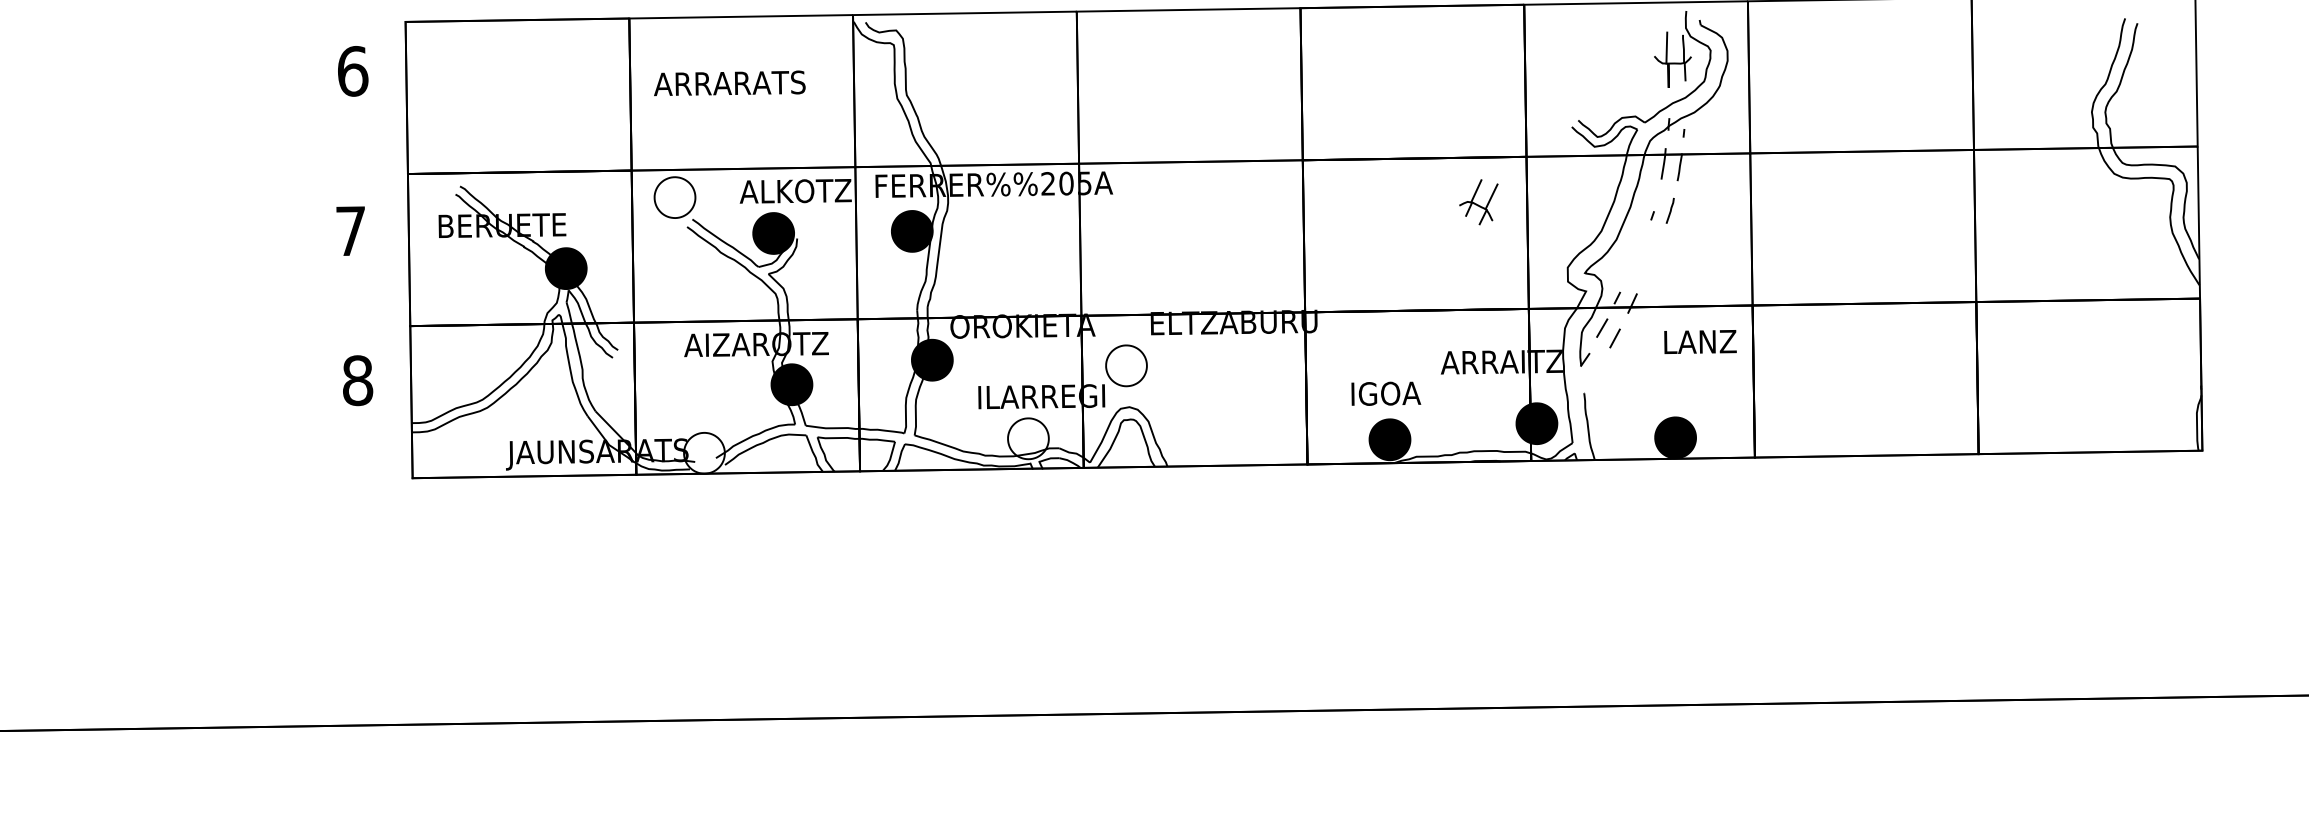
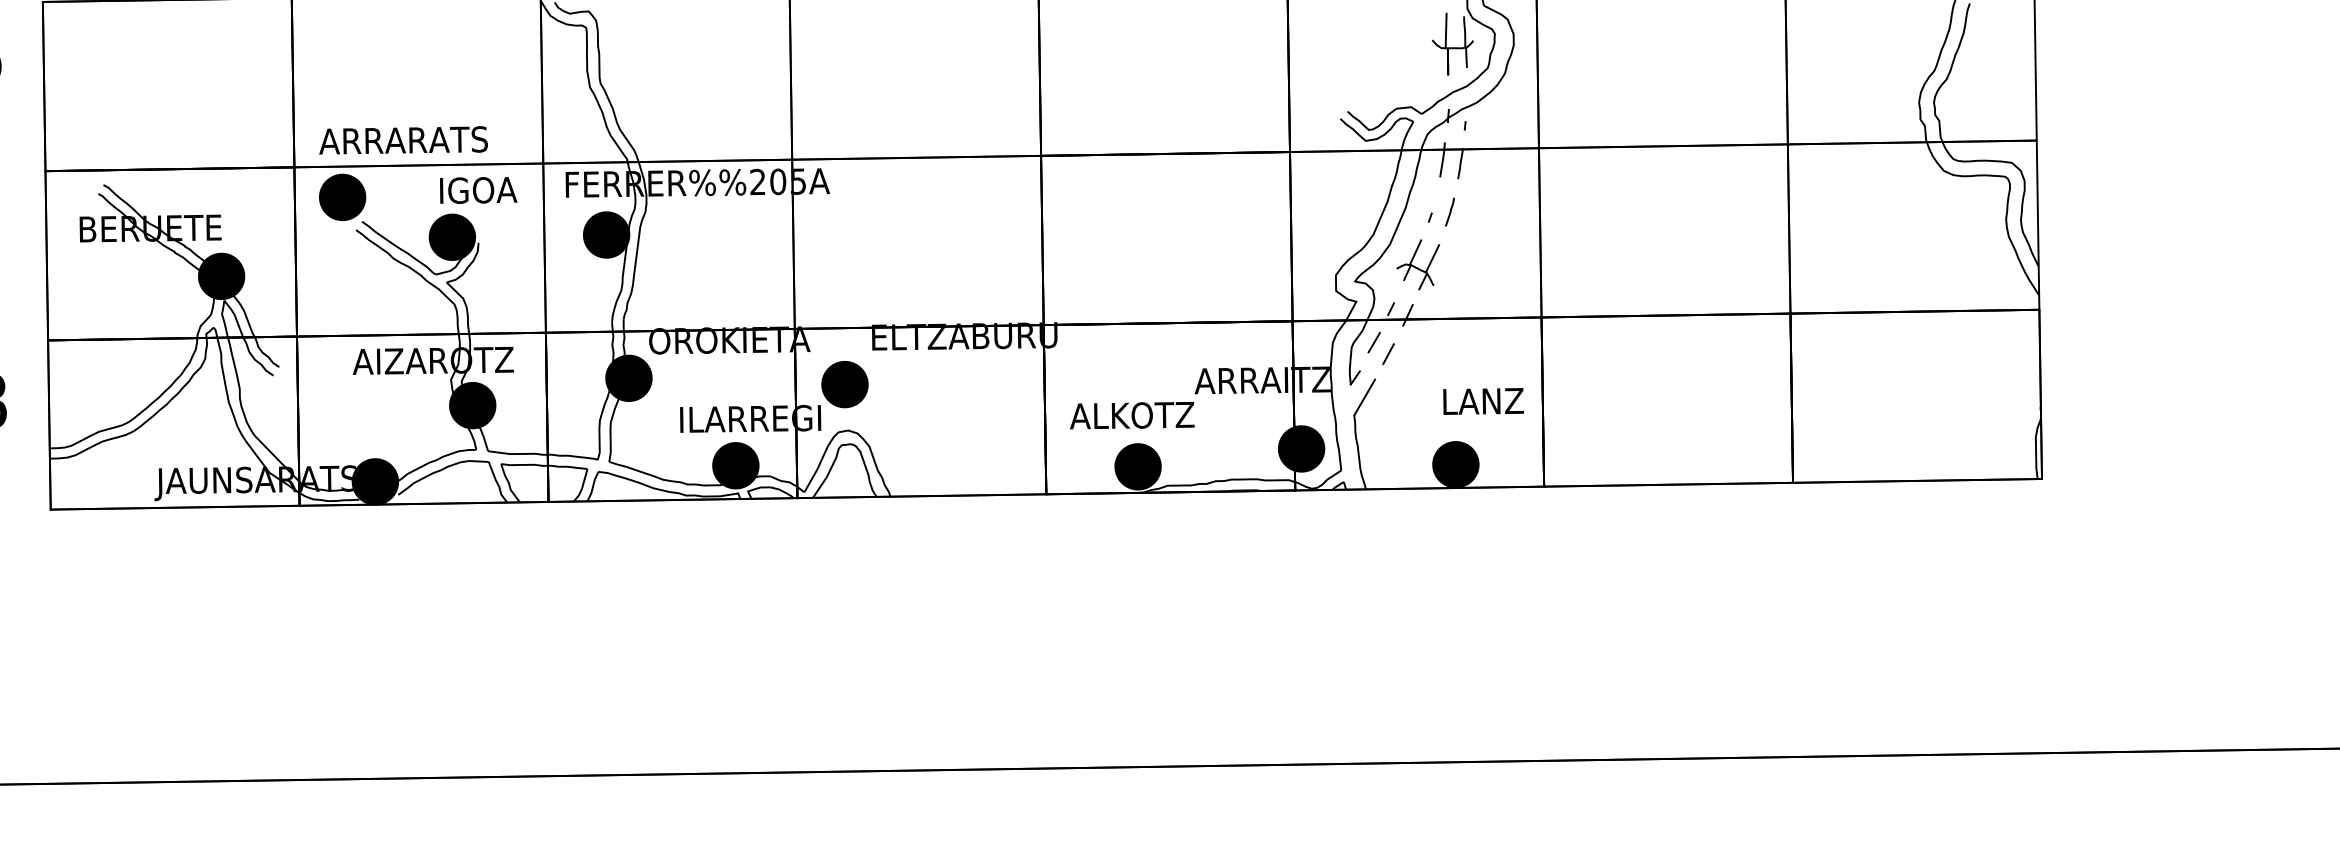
text: (729, 83) -> (403, 140), moved
text: (795, 191) -> (476, 190), ALKOTZ -> IGOA
fill: (674, 197) -> (342, 197), added
part: (1478, 202) -> (1417, 265), moved
text: (1700, 341) -> (1483, 400), moved
fill: (1126, 365) -> (844, 384), added
line: (1593, 377) -> (1364, 397), added
text: (1384, 393) -> (1132, 415), IGOA -> ALKOTZ
fill: (1028, 438) -> (735, 465), added
fill: (704, 452) -> (375, 480), added

